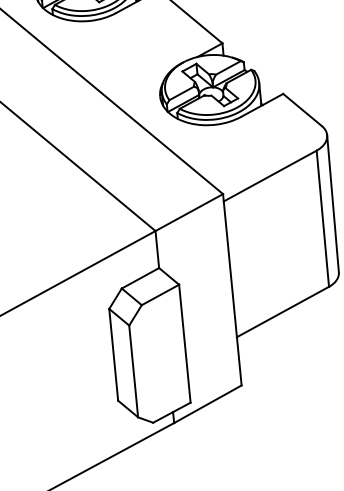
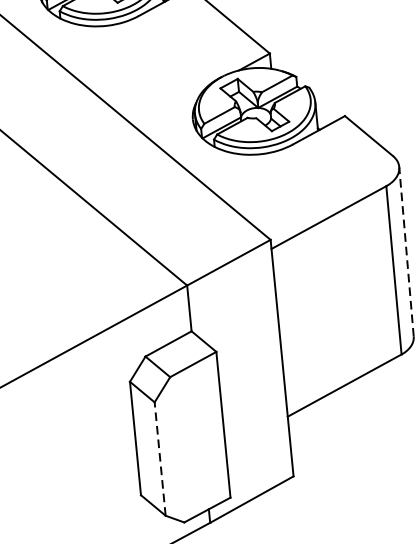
line: (333, 203) -> (407, 251), solid -> dashed
line: (133, 370) -> (159, 457), solid -> dashed

